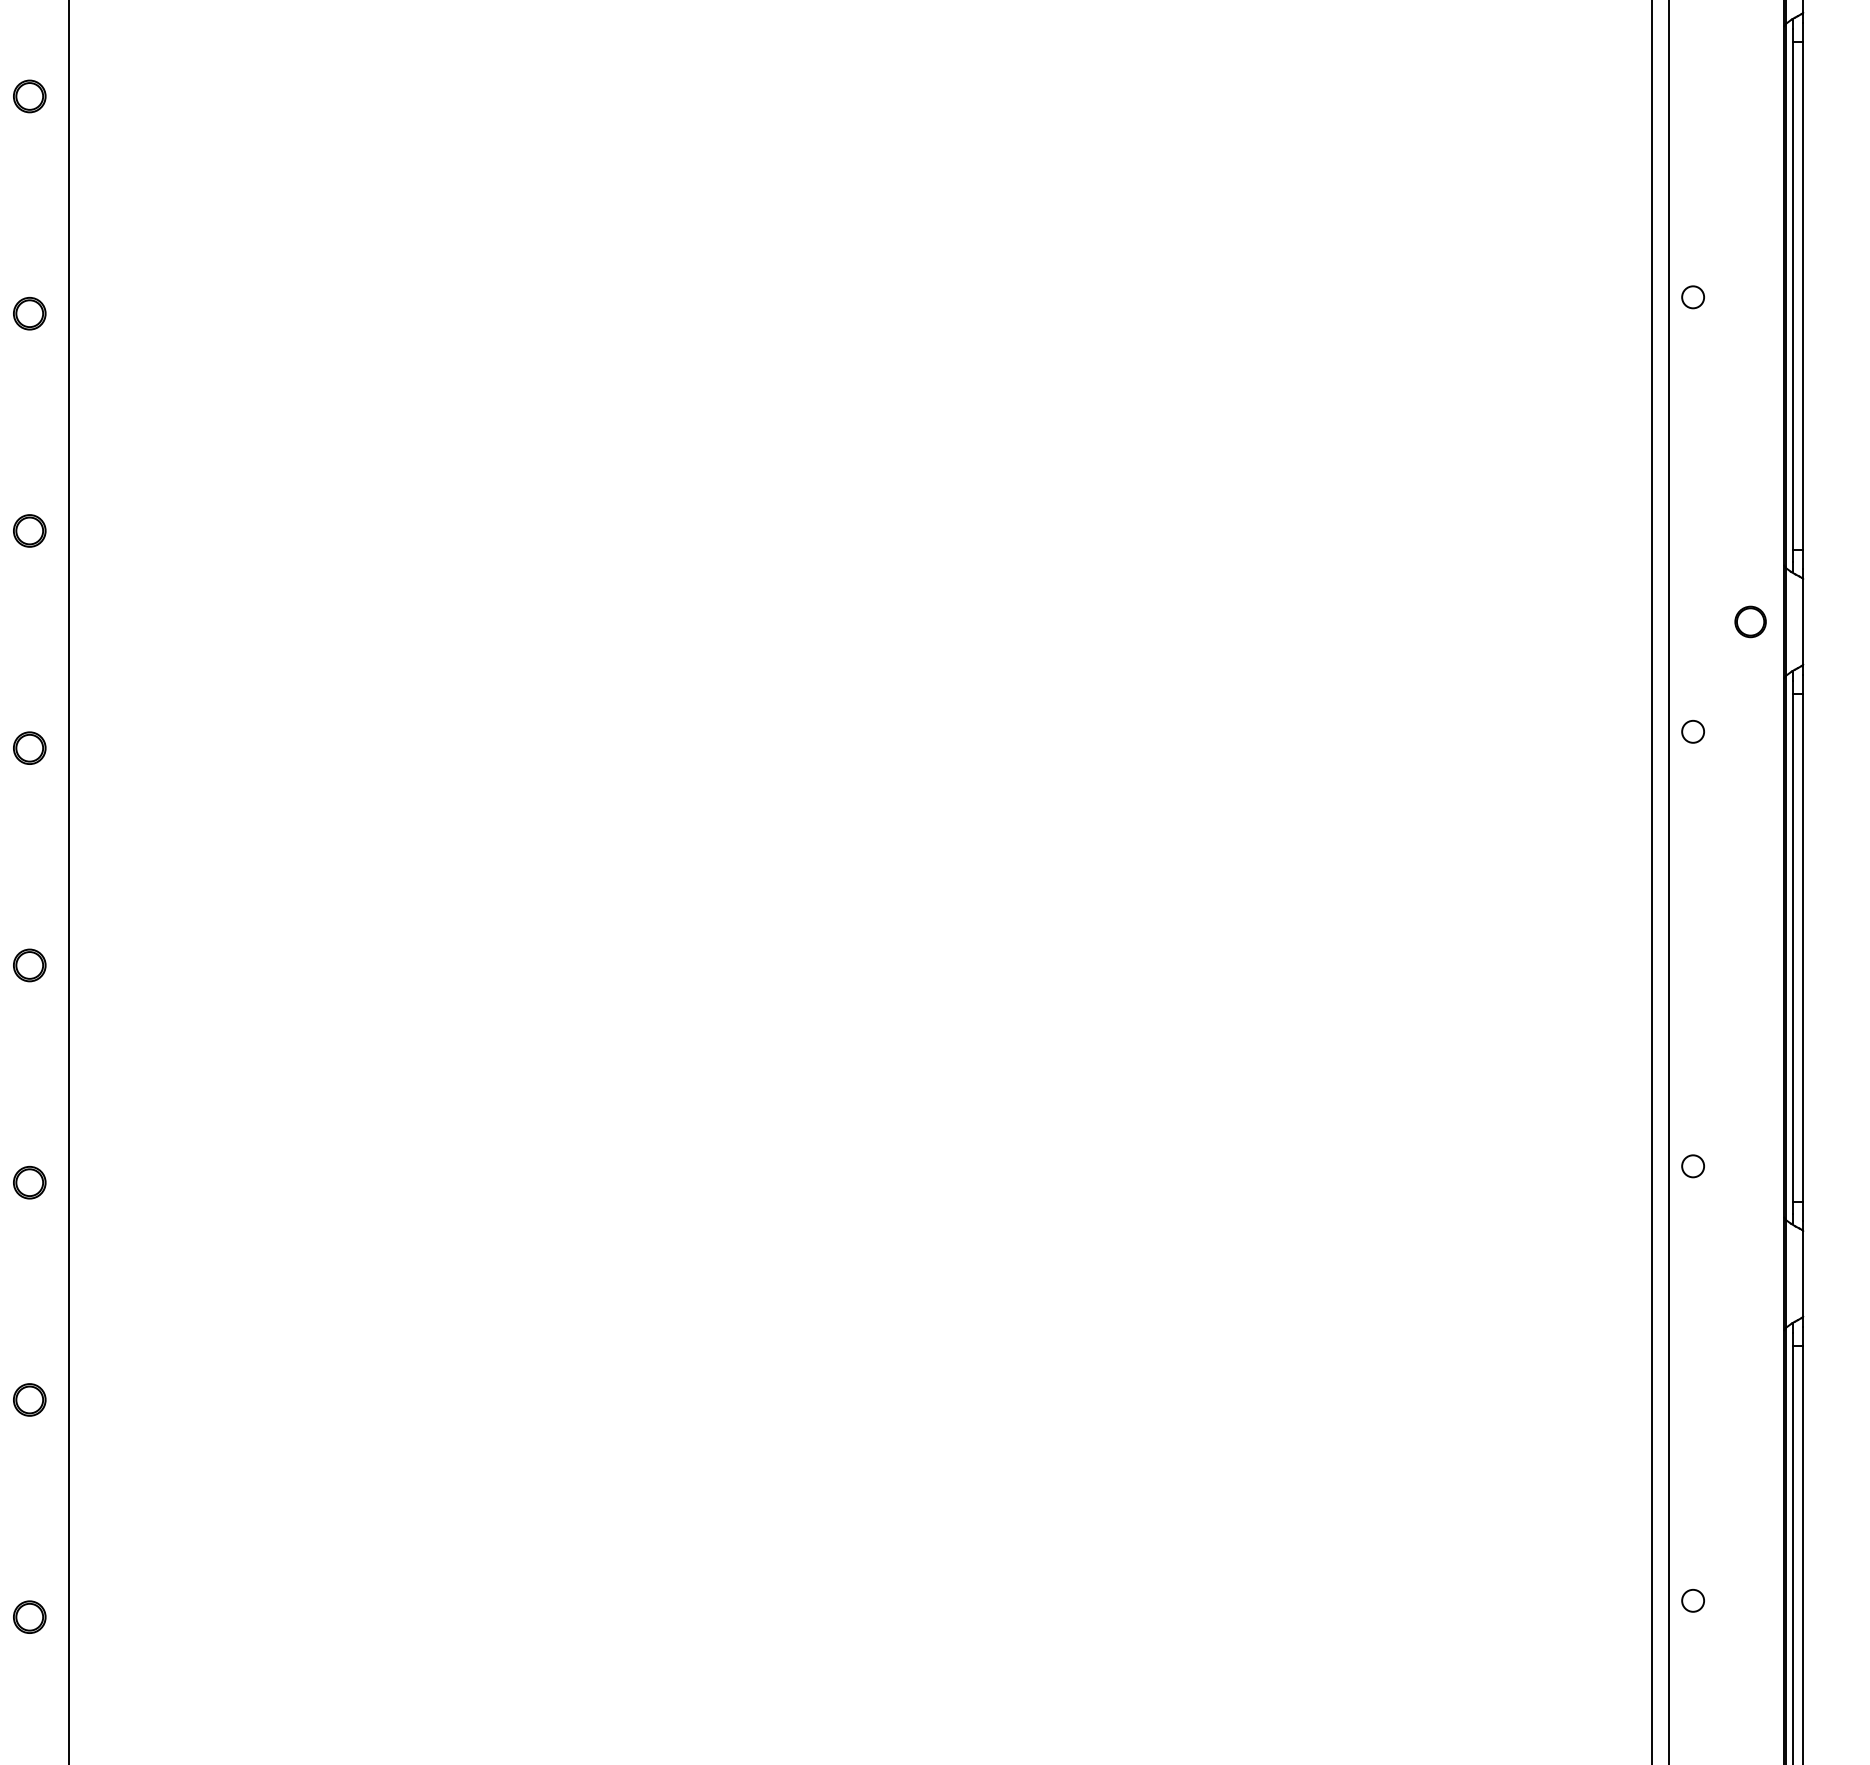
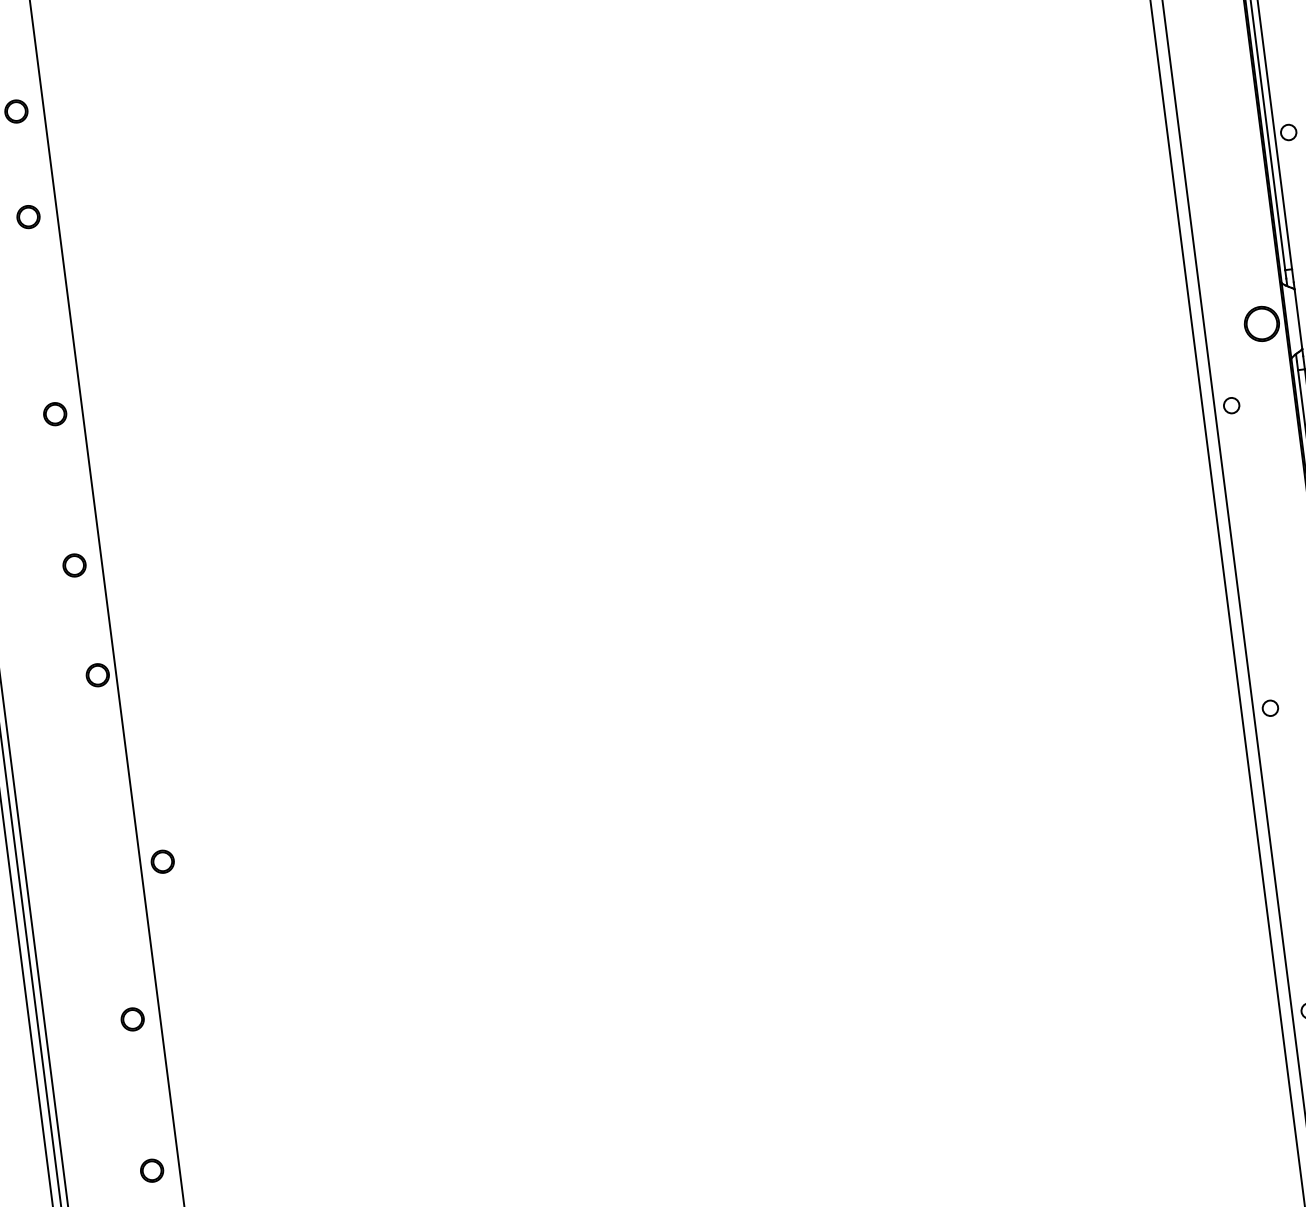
circle: (1692, 297) -> (1288, 132), moved
part: (29, 313) -> (28, 216), moved
part: (1750, 621) -> (1261, 323), size x1.6
part: (29, 965) -> (97, 675), moved
part: (29, 1182) -> (162, 861), moved

